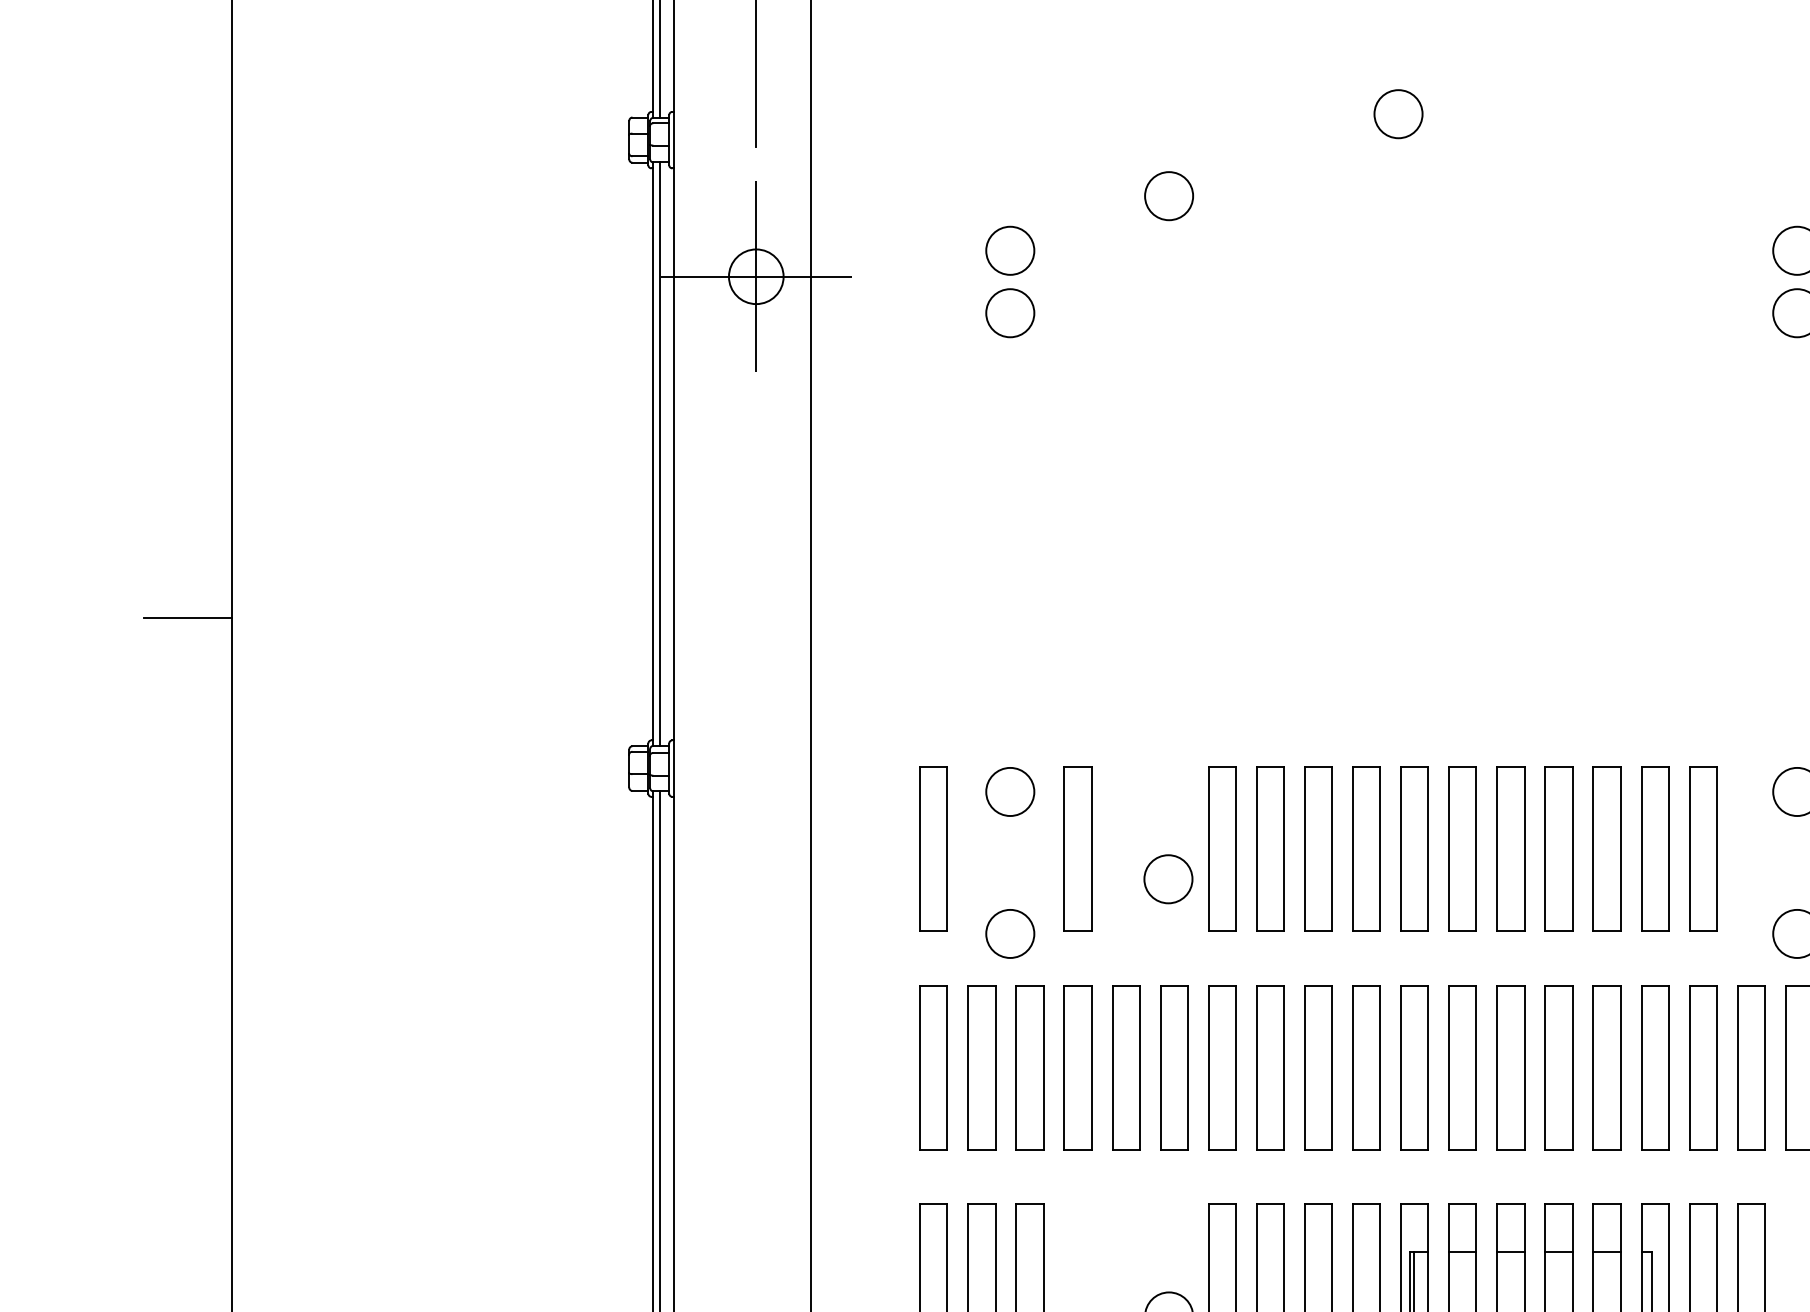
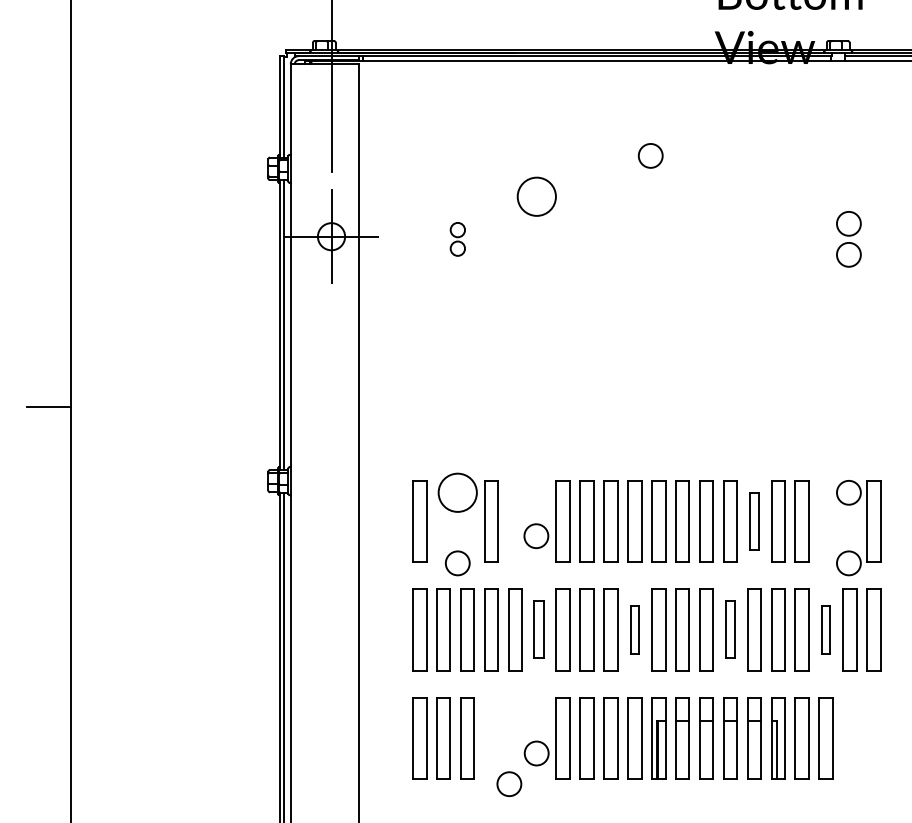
circle: (1168, 195) -> (536, 196), size x1.6
part: (1009, 282) -> (457, 239), size x0.6
circle: (1009, 791) -> (457, 492), size x1.6
part: (1607, 849) -> (754, 521), size x0.7
part: (1172, 1066) -> (538, 629), size x0.7
part: (1365, 1066) -> (634, 629), size x0.6
part: (1558, 1066) -> (730, 629), size x0.7
part: (1750, 1066) -> (825, 629), size x0.6

